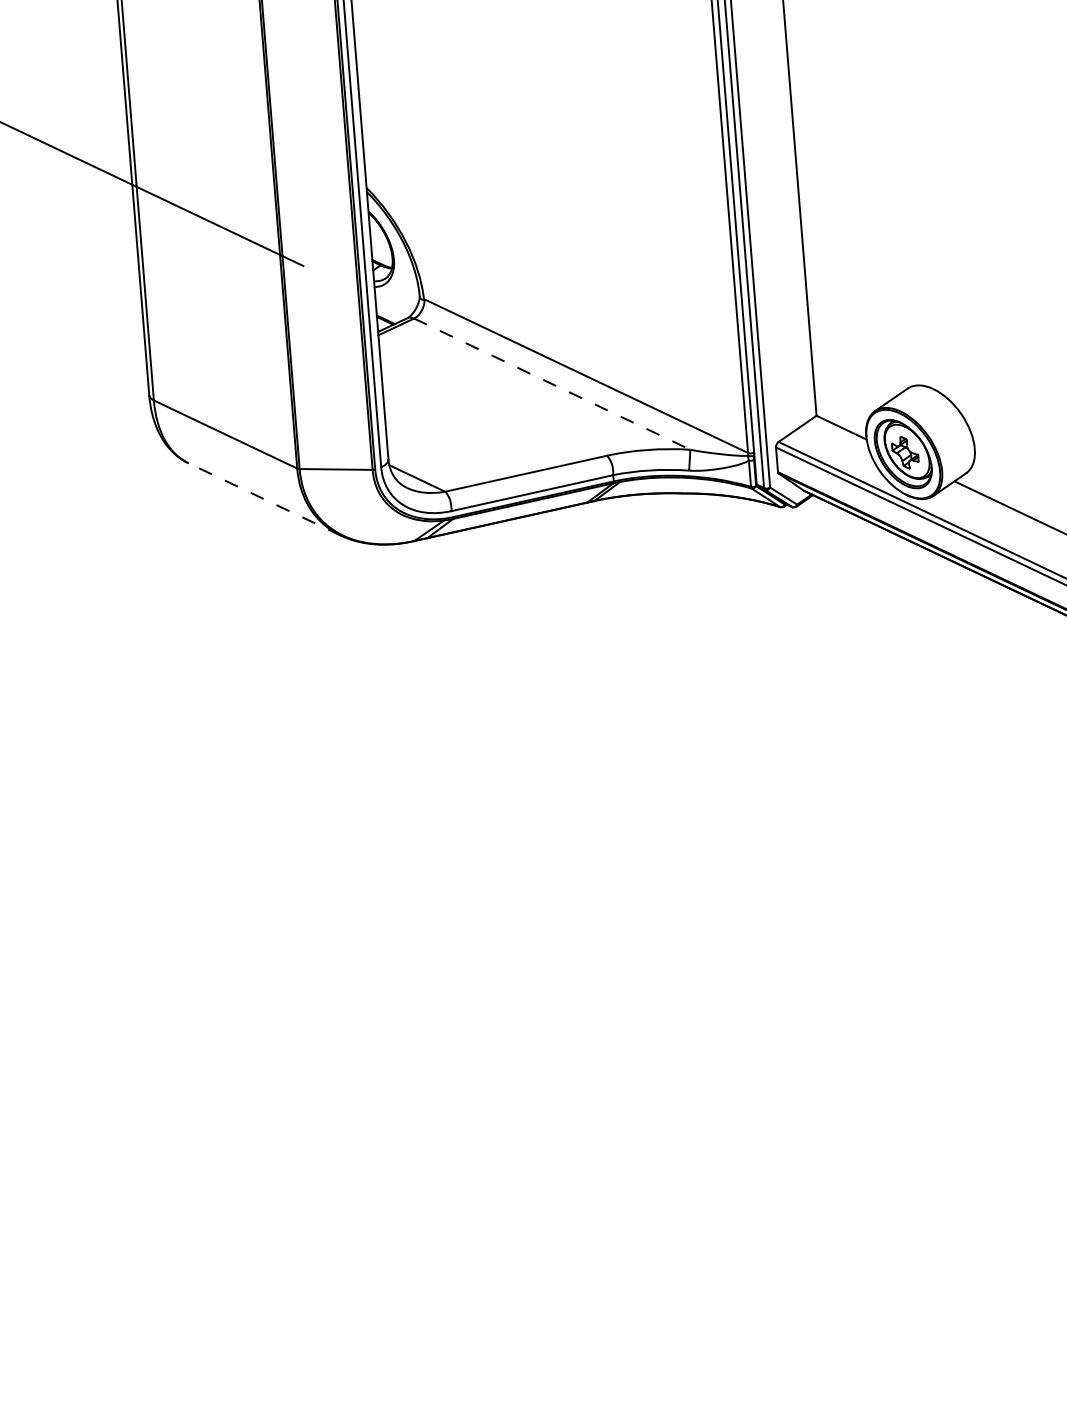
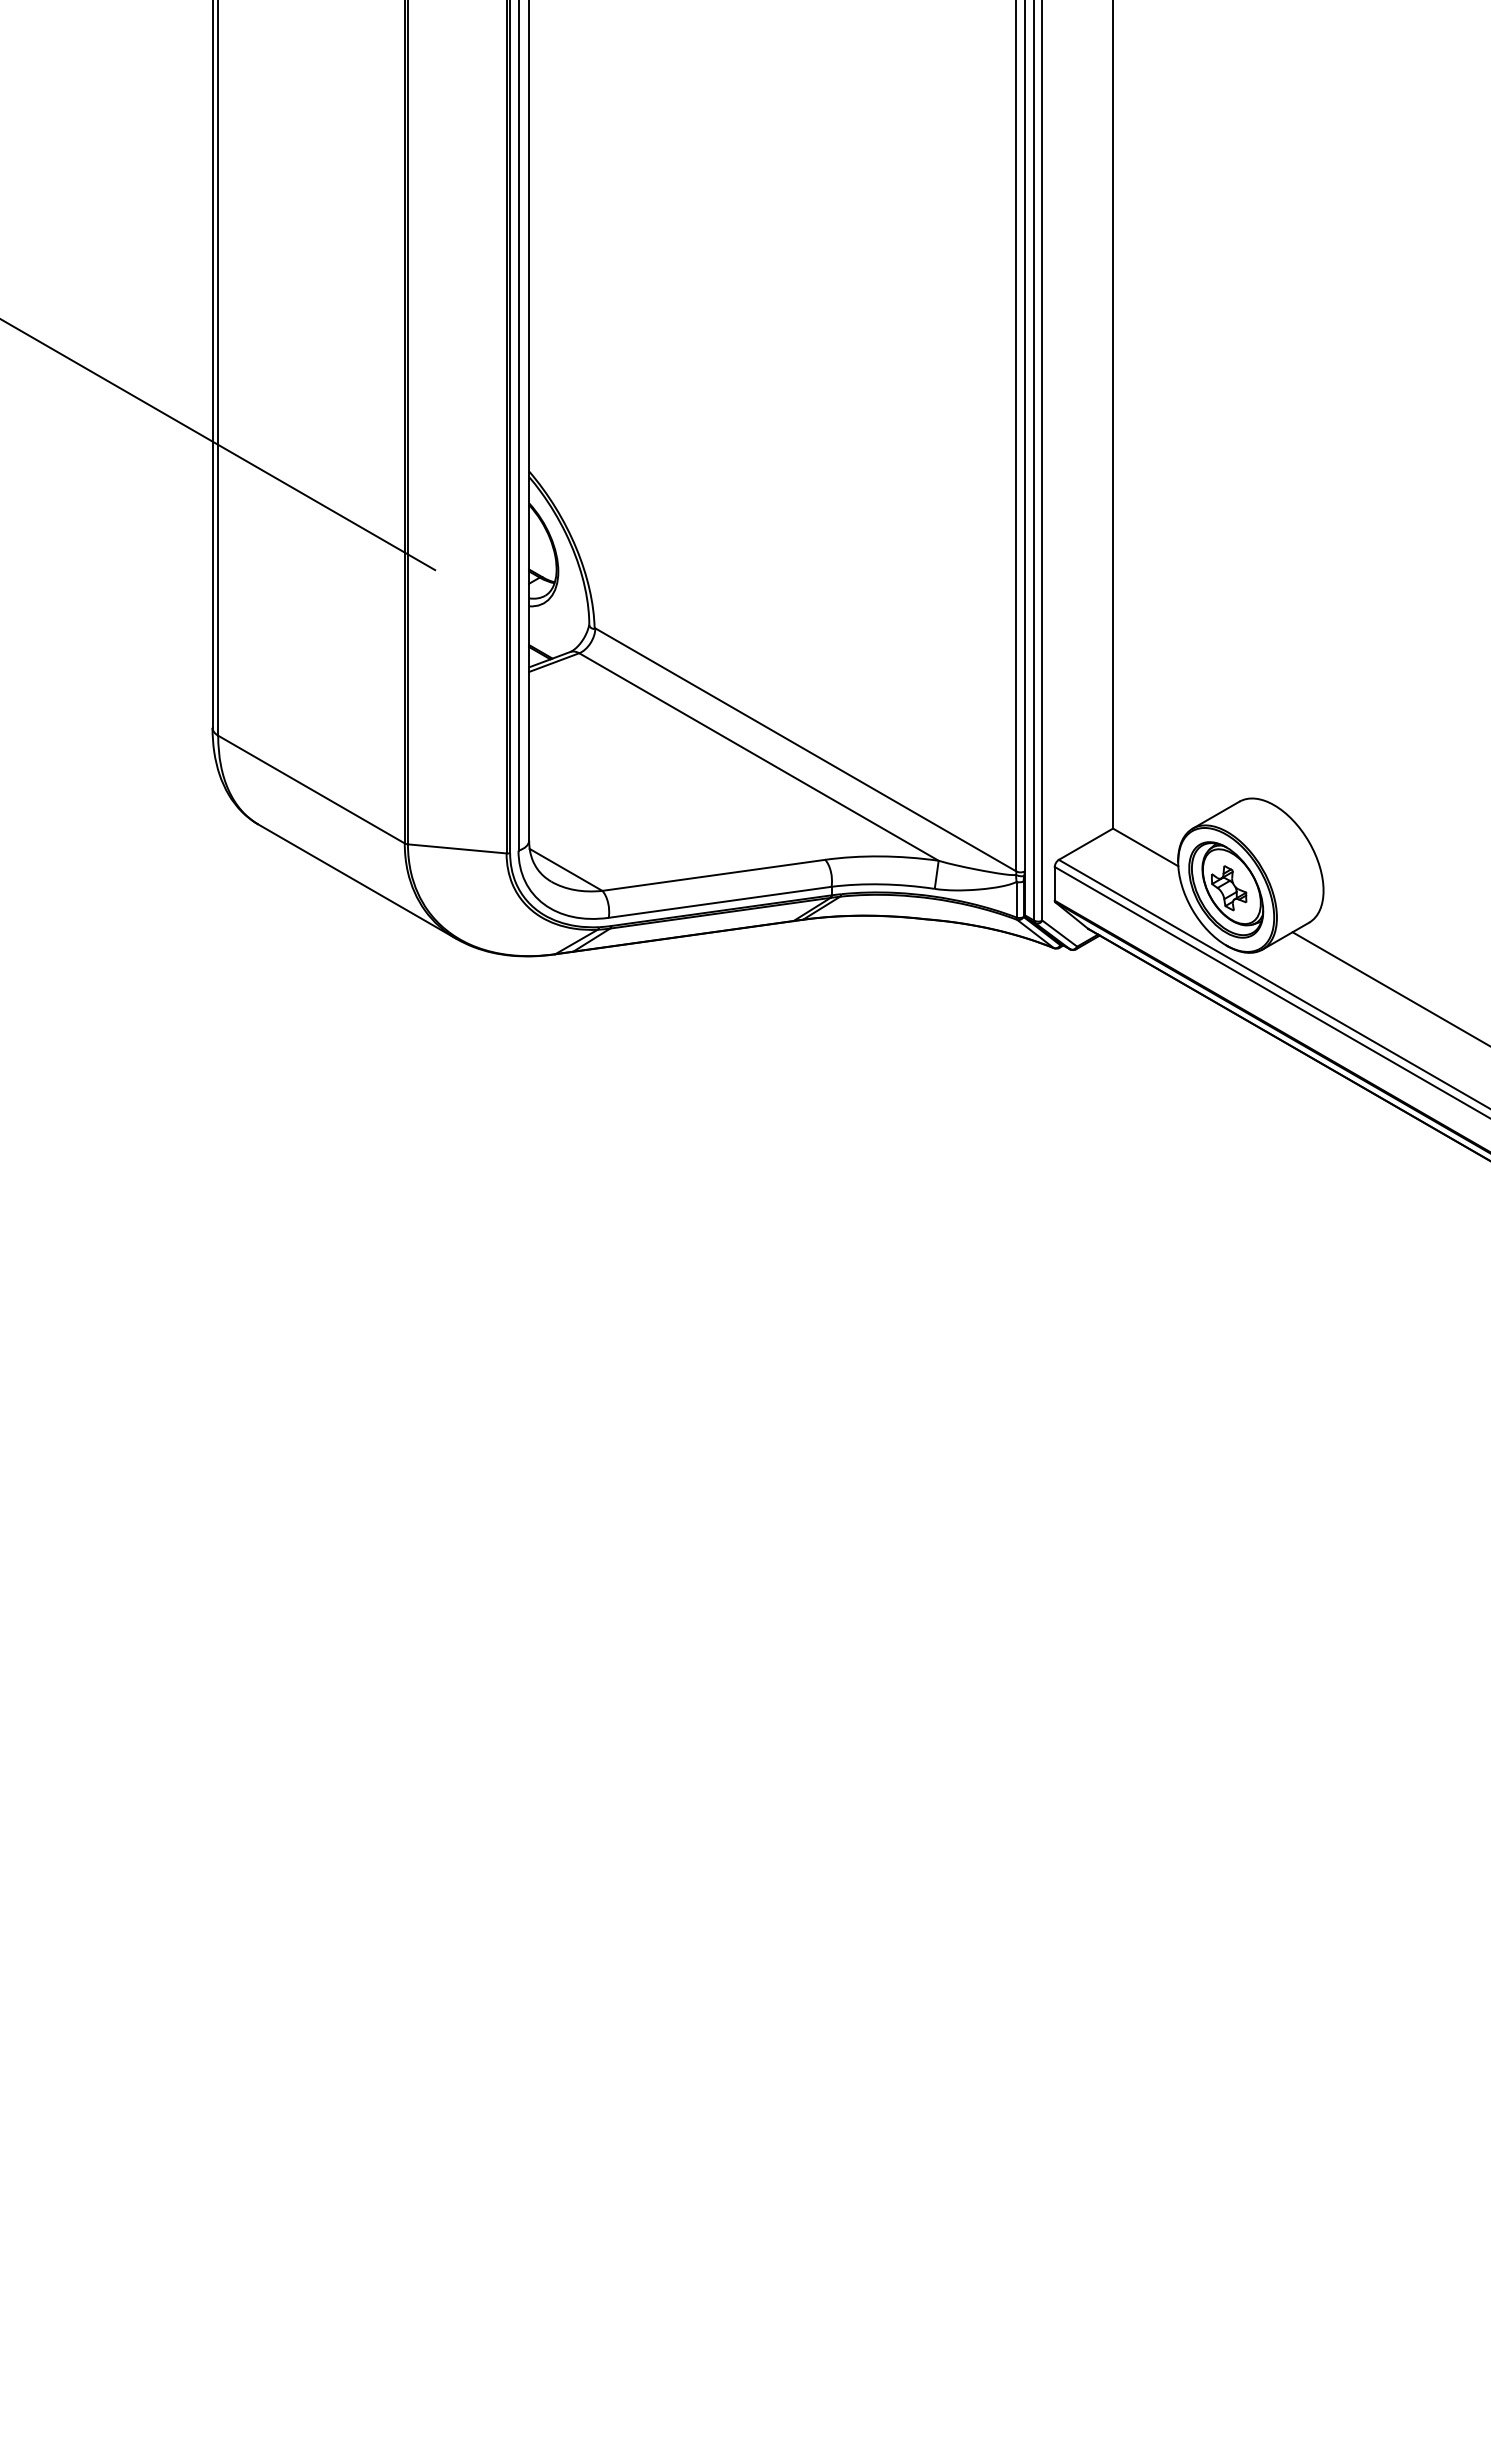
line: (551, 384) -> (758, 757), dashed -> solid
line: (264, 499) -> (357, 881), dashed -> solid

